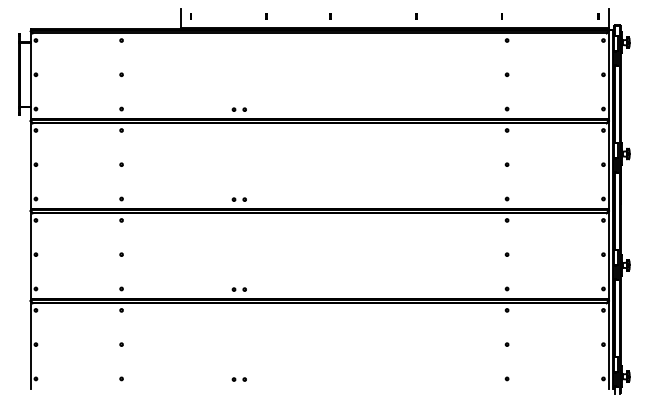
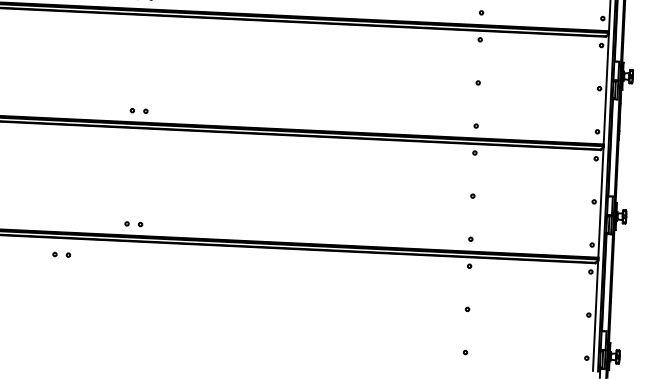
part: (238, 379) -> (60, 254), moved

